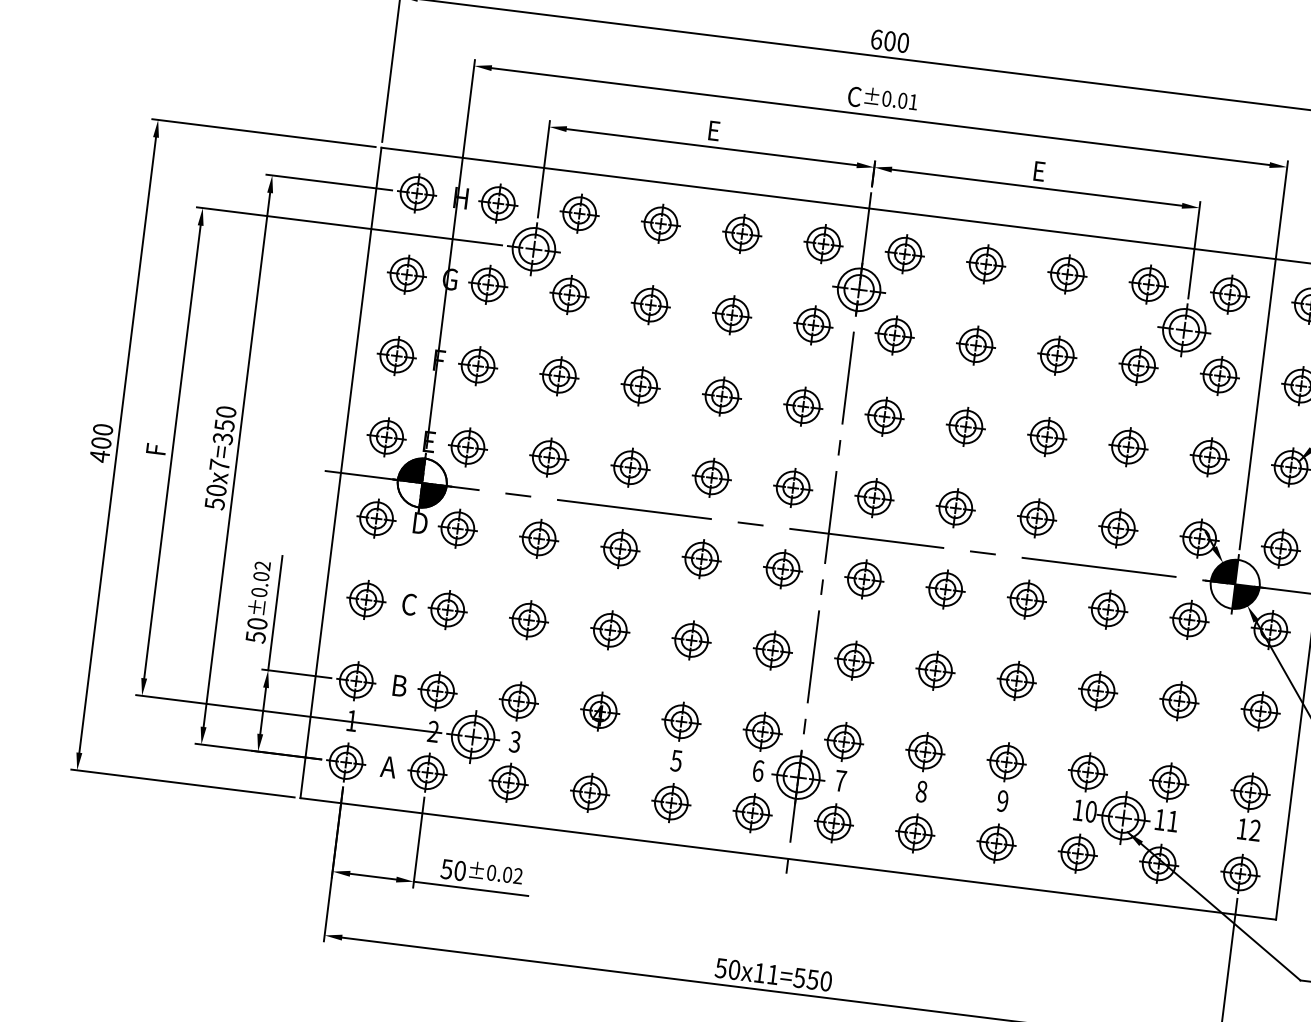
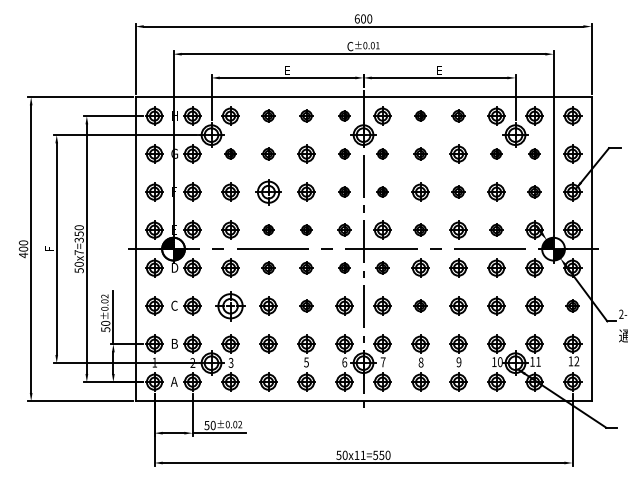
part: (661, 222) -> (268, 115), size x0.7
part: (742, 232) -> (306, 115), size x0.7
part: (823, 242) -> (344, 115), size x0.6
part: (986, 262) -> (420, 115), size x0.6
part: (1067, 273) -> (458, 115), size x0.7
part: (569, 293) -> (230, 153), size x0.6
part: (650, 303) -> (268, 153), size x0.7
part: (813, 323) -> (344, 153), size x0.6
part: (894, 334) -> (382, 153), size x0.6
part: (976, 344) -> (420, 153), size x0.7
part: (1138, 364) -> (496, 153), size x0.6
part: (1219, 374) -> (534, 153), size x0.6
part: (640, 385) -> (268, 191), size x1.4
part: (803, 405) -> (344, 191), size x0.6
part: (884, 415) -> (382, 191), size x0.6
part: (1047, 435) -> (458, 191), size x0.7
part: (1209, 455) -> (534, 191), size x0.7
part: (630, 466) -> (268, 229), size x0.6
part: (711, 476) -> (306, 229), size x0.6
part: (793, 486) -> (344, 229), size x0.7
part: (955, 506) -> (420, 229), size x0.7
part: (1118, 527) -> (496, 229), size x0.7
part: (620, 547) -> (268, 267), size x0.7
part: (701, 557) -> (306, 267), size x0.7
part: (783, 567) -> (344, 267), size x0.6
part: (864, 577) -> (382, 267), size x0.7
part: (529, 618) -> (230, 305), size x1.6
part: (691, 639) -> (306, 305), size x0.7
part: (935, 669) -> (420, 305), size x0.7
part: (1260, 709) -> (572, 305), size x0.7

